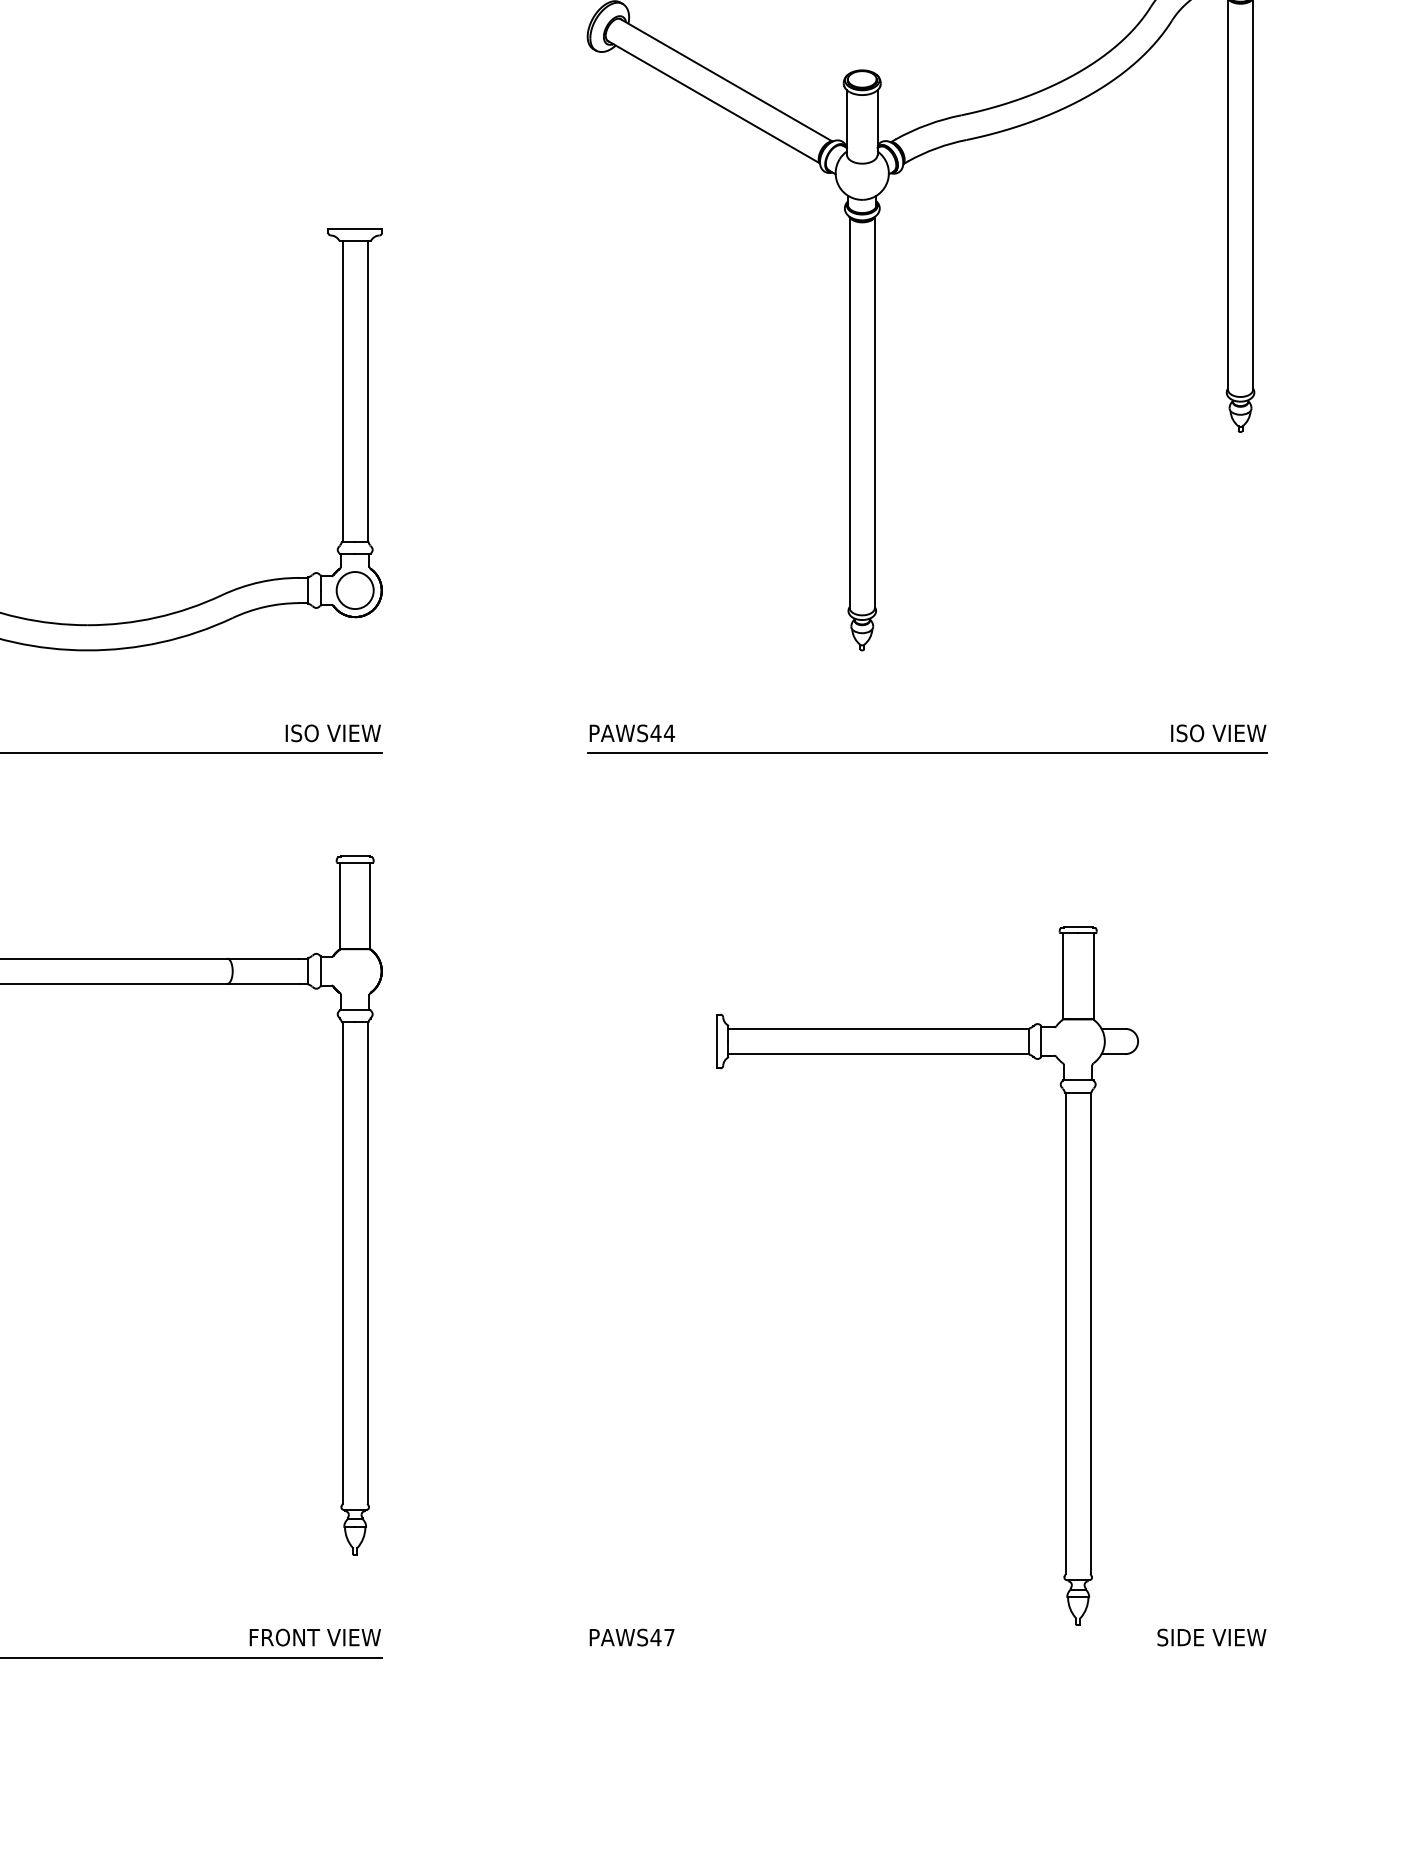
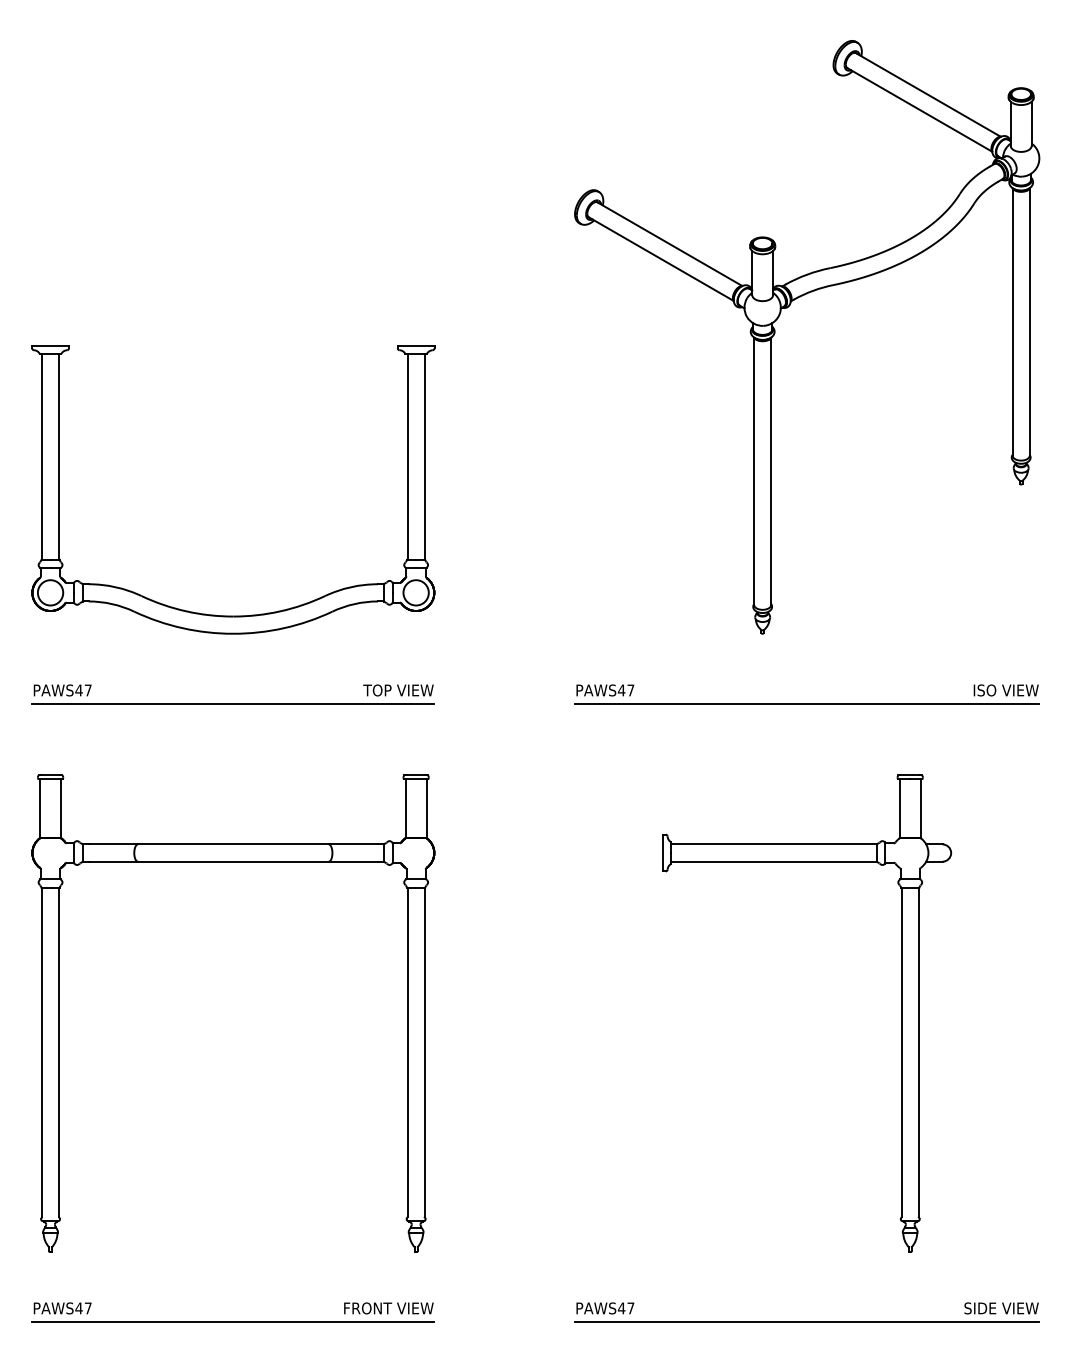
text: (298, 733) -> (377, 690), ISO VIEW -> TOP VIEW
text: (668, 733) -> (630, 690), PAWS44 -> PAWS47
part: (1065, 1276) -> (901, 1013), moved
line: (927, 1658) -> (807, 1322), added

